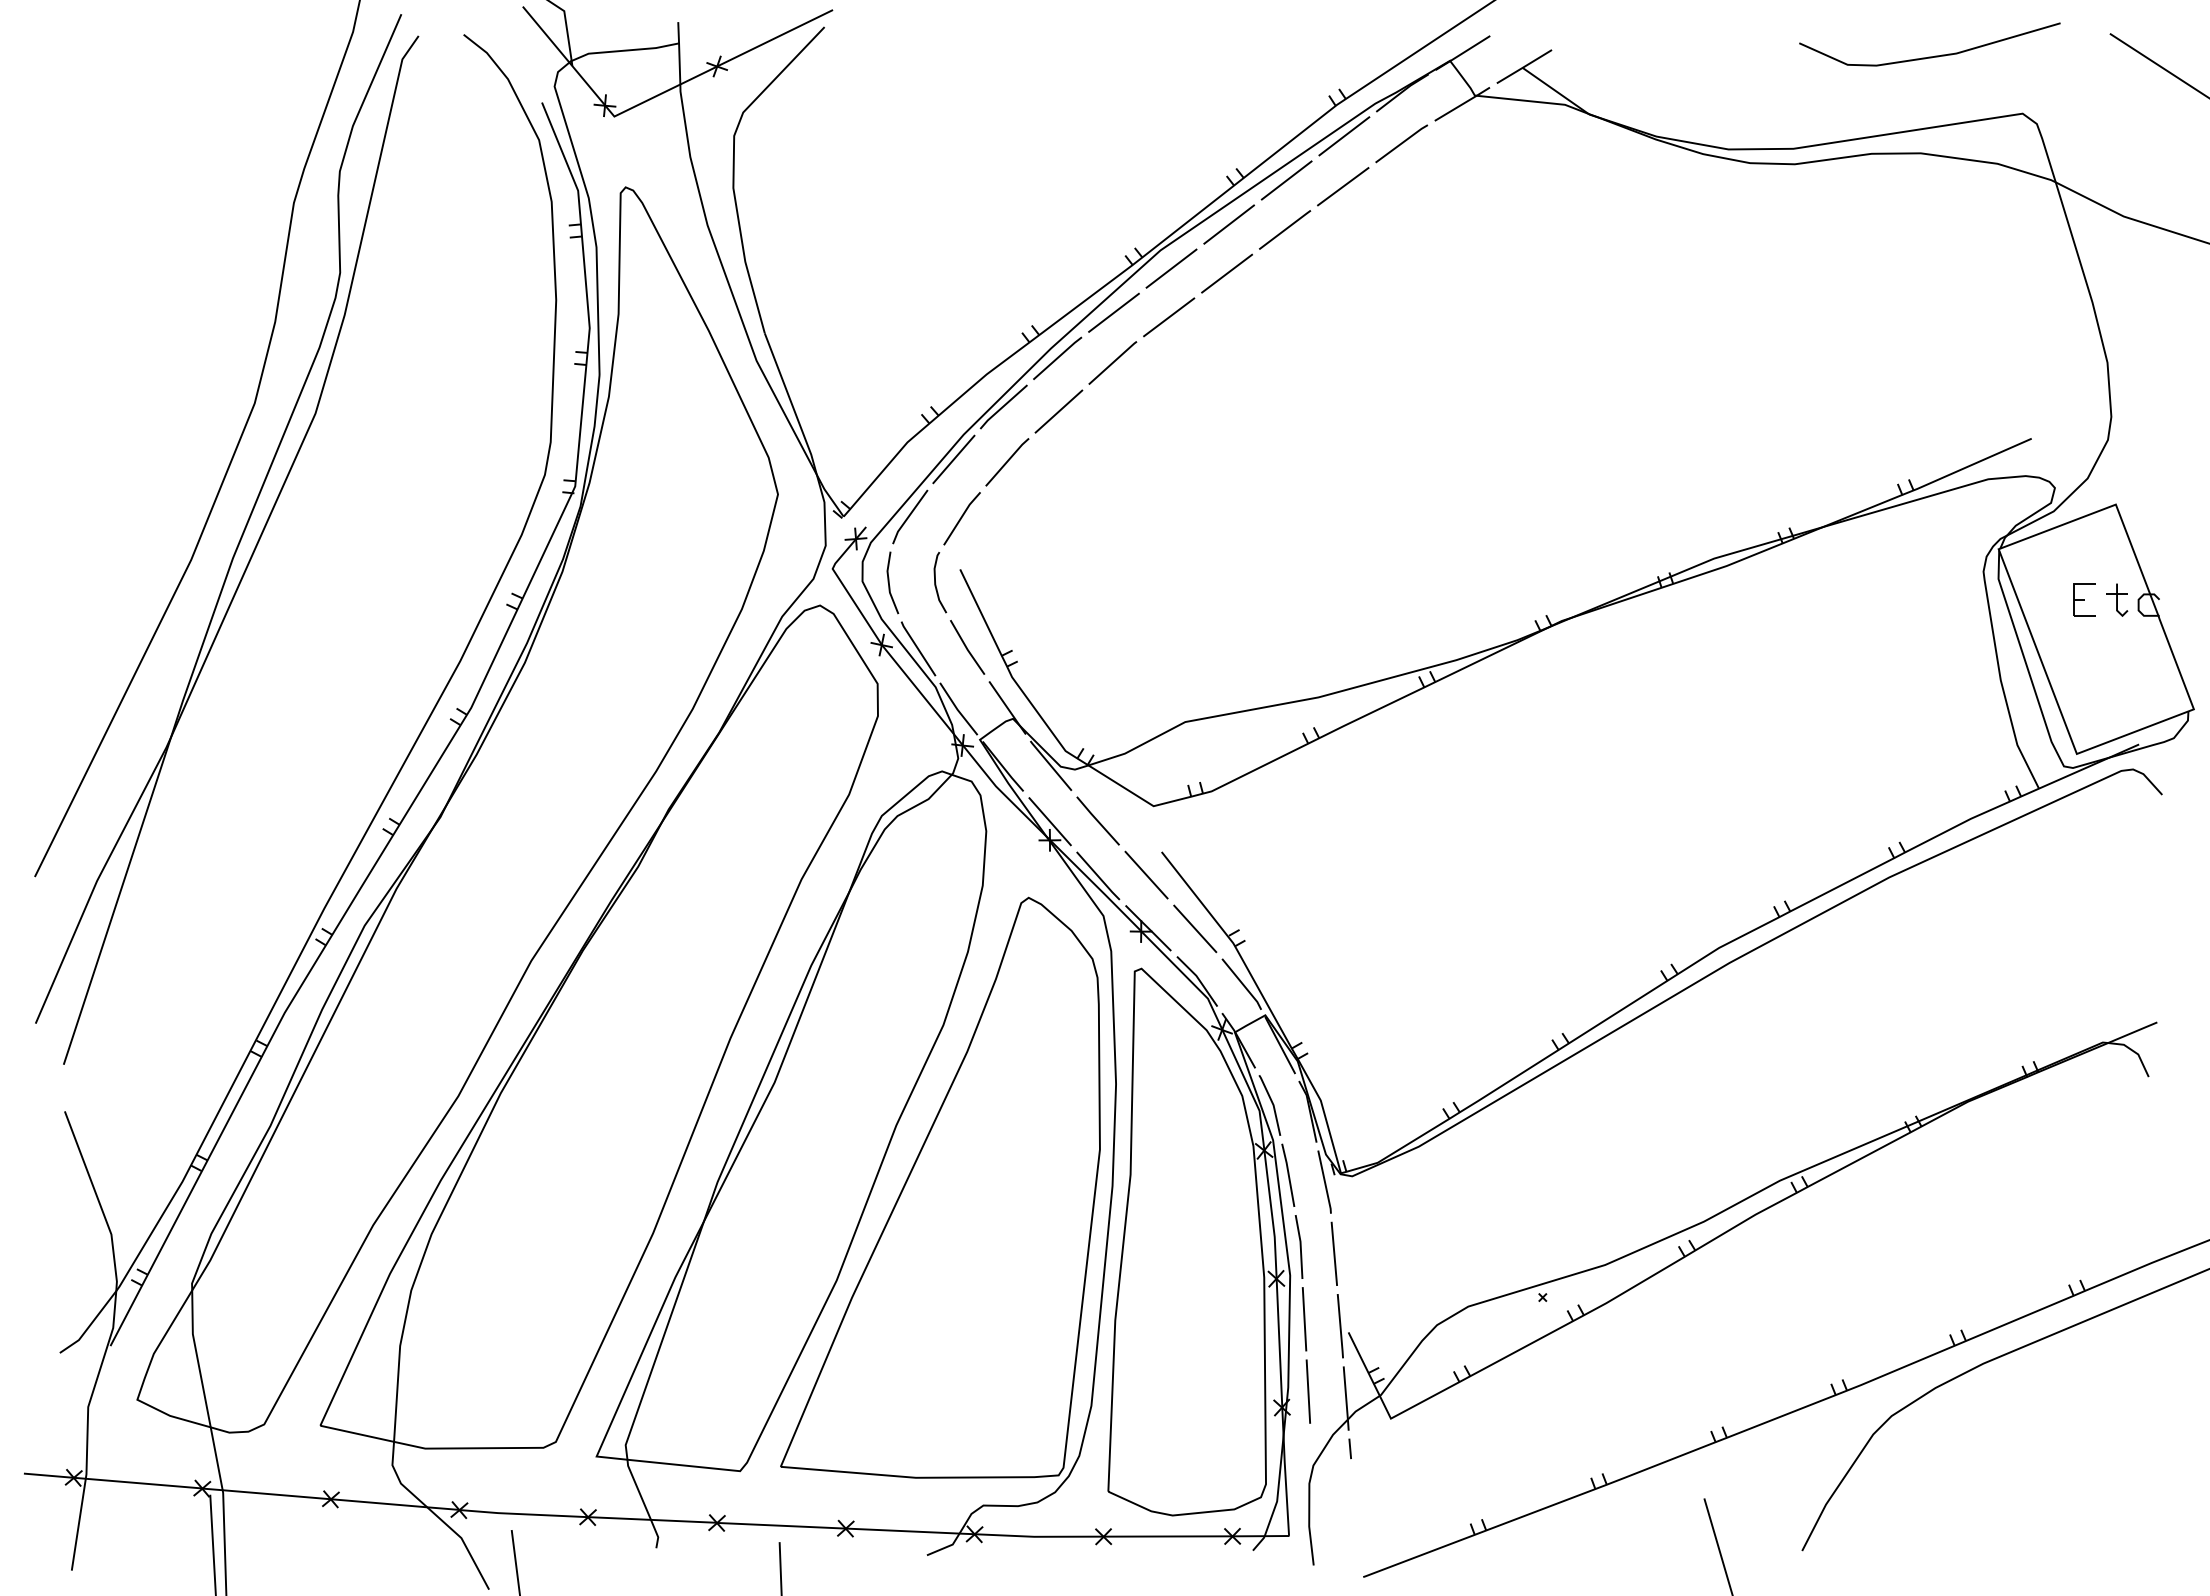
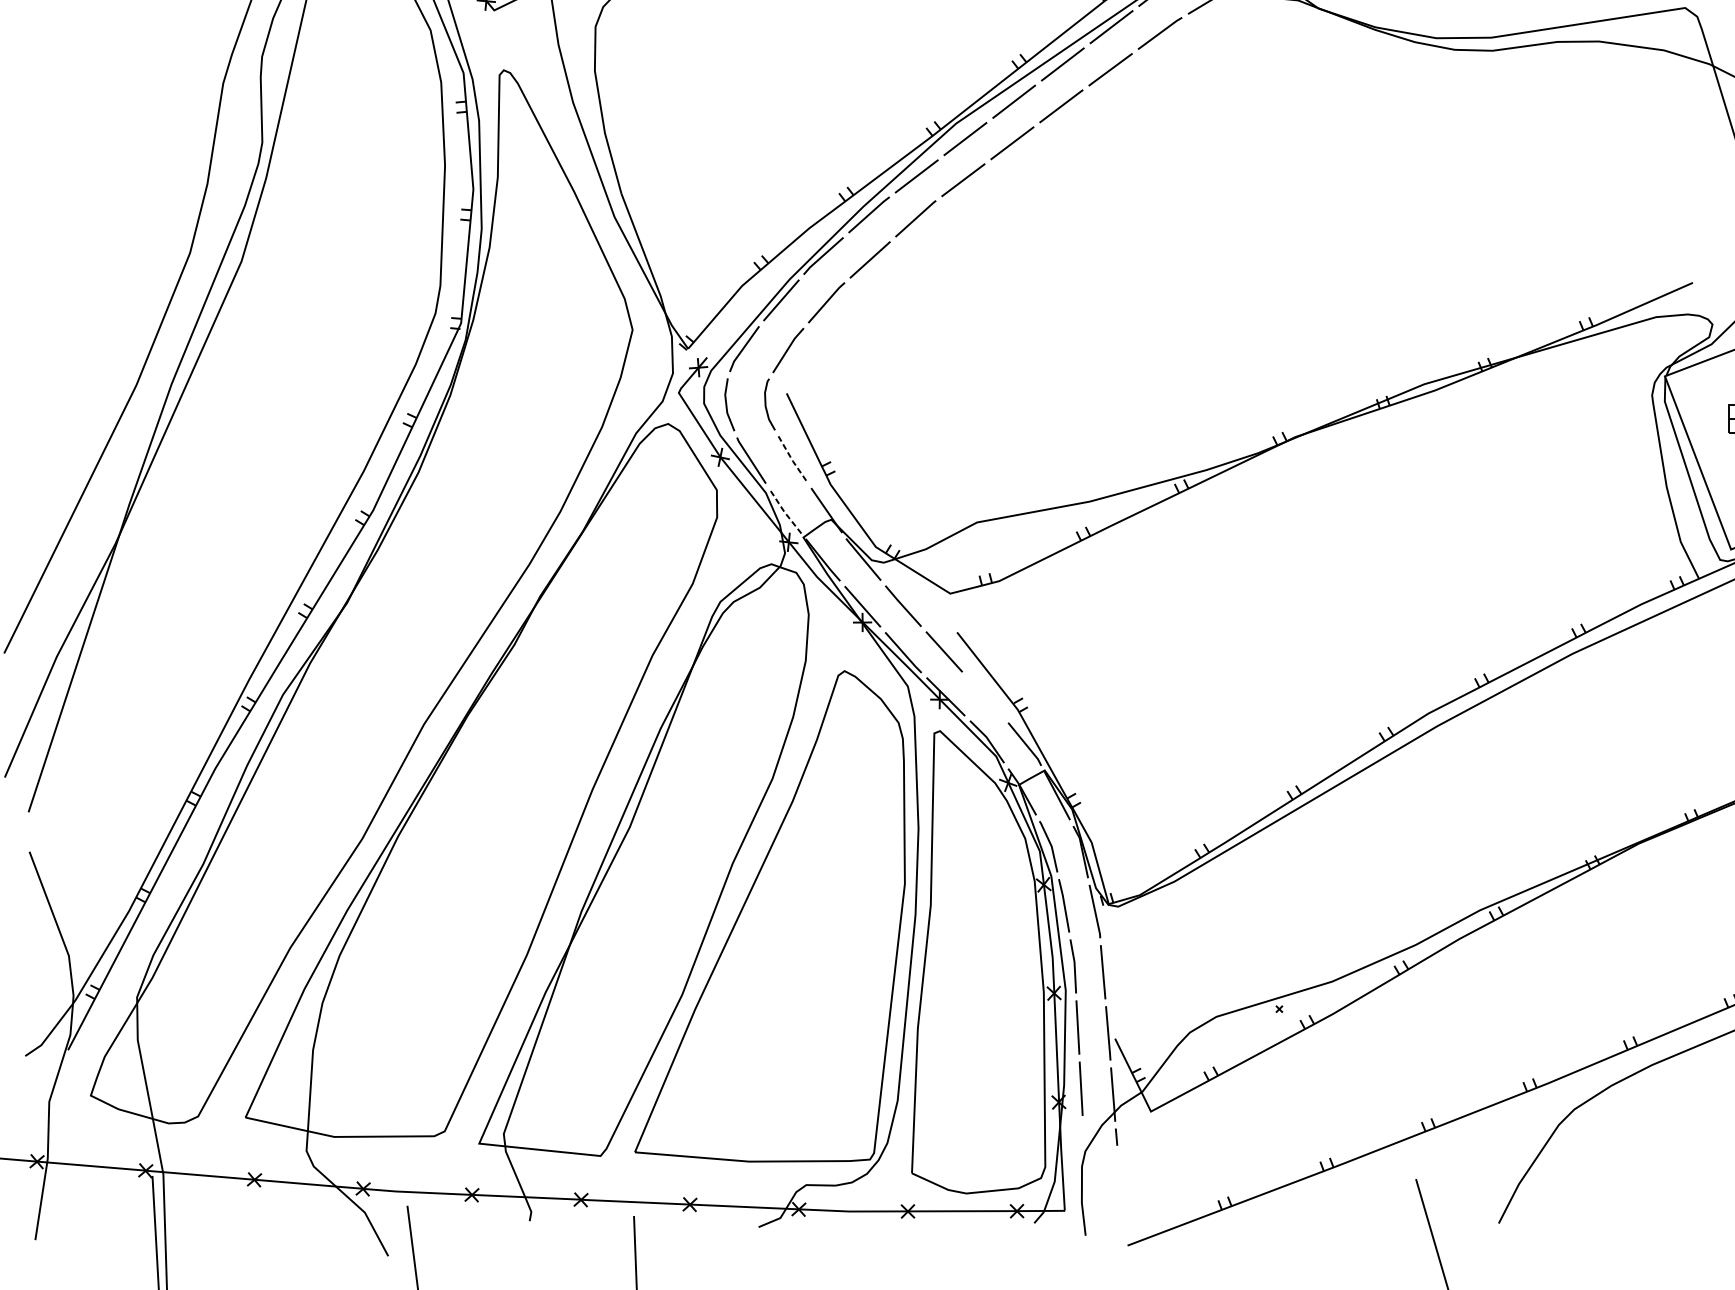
line: (966, 648) -> (792, 460), solid -> dashed
line: (957, 709) -> (784, 511), solid -> dashed
line: (1195, 928) -> (985, 697), removed

